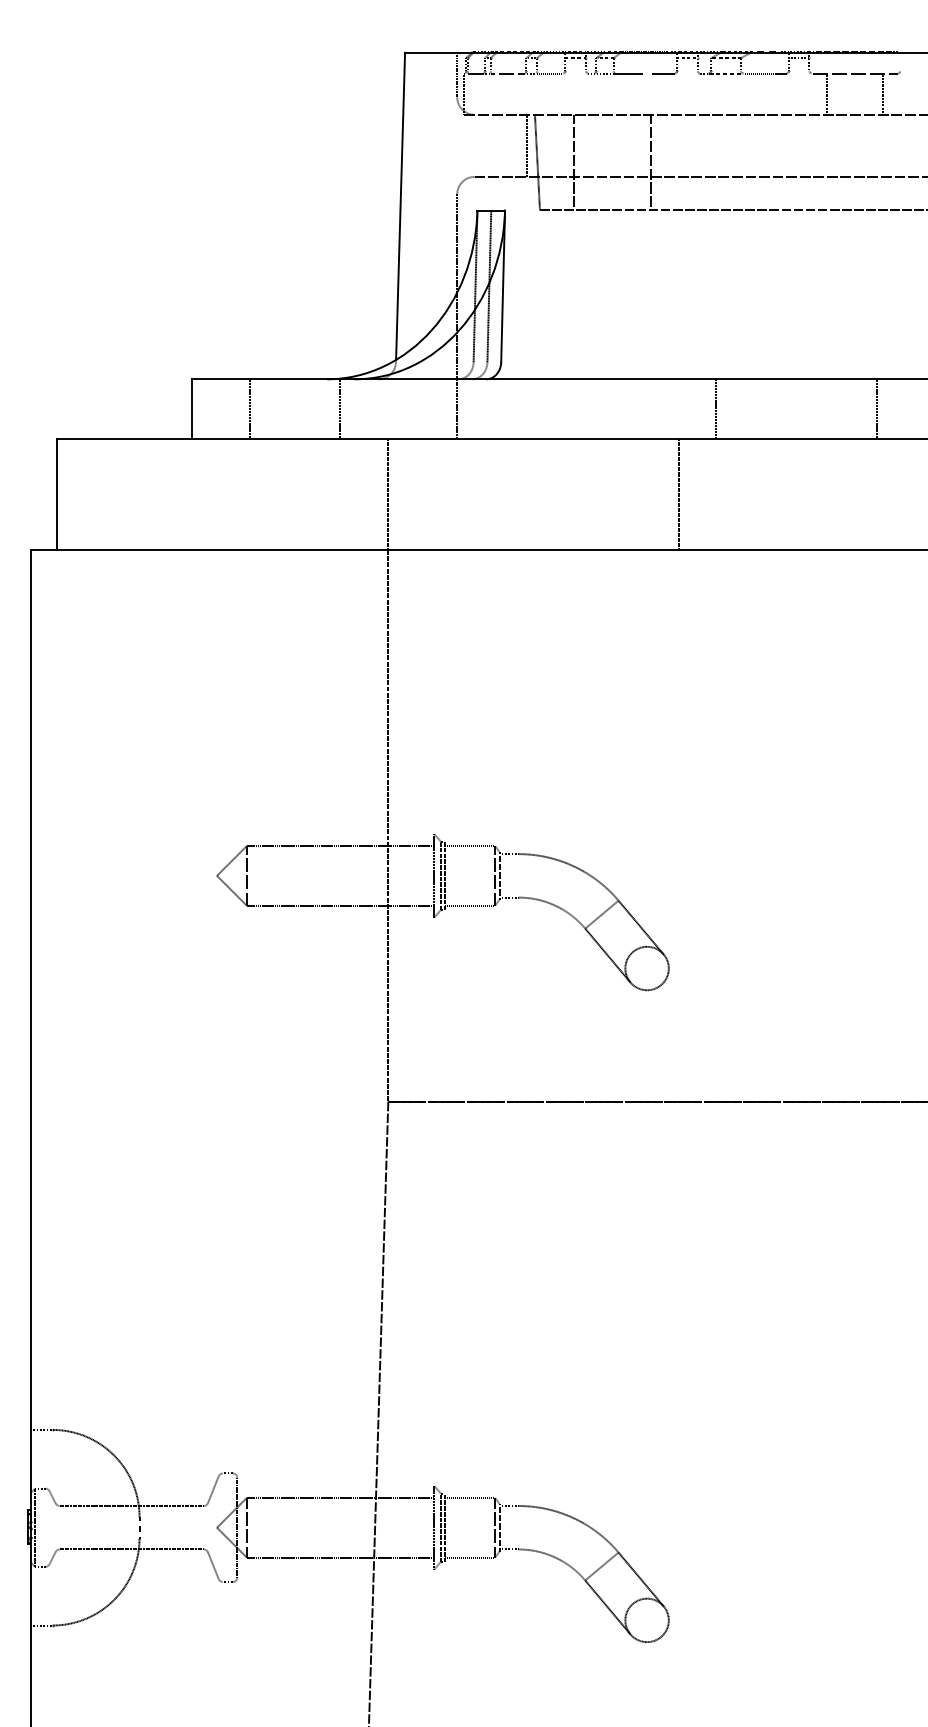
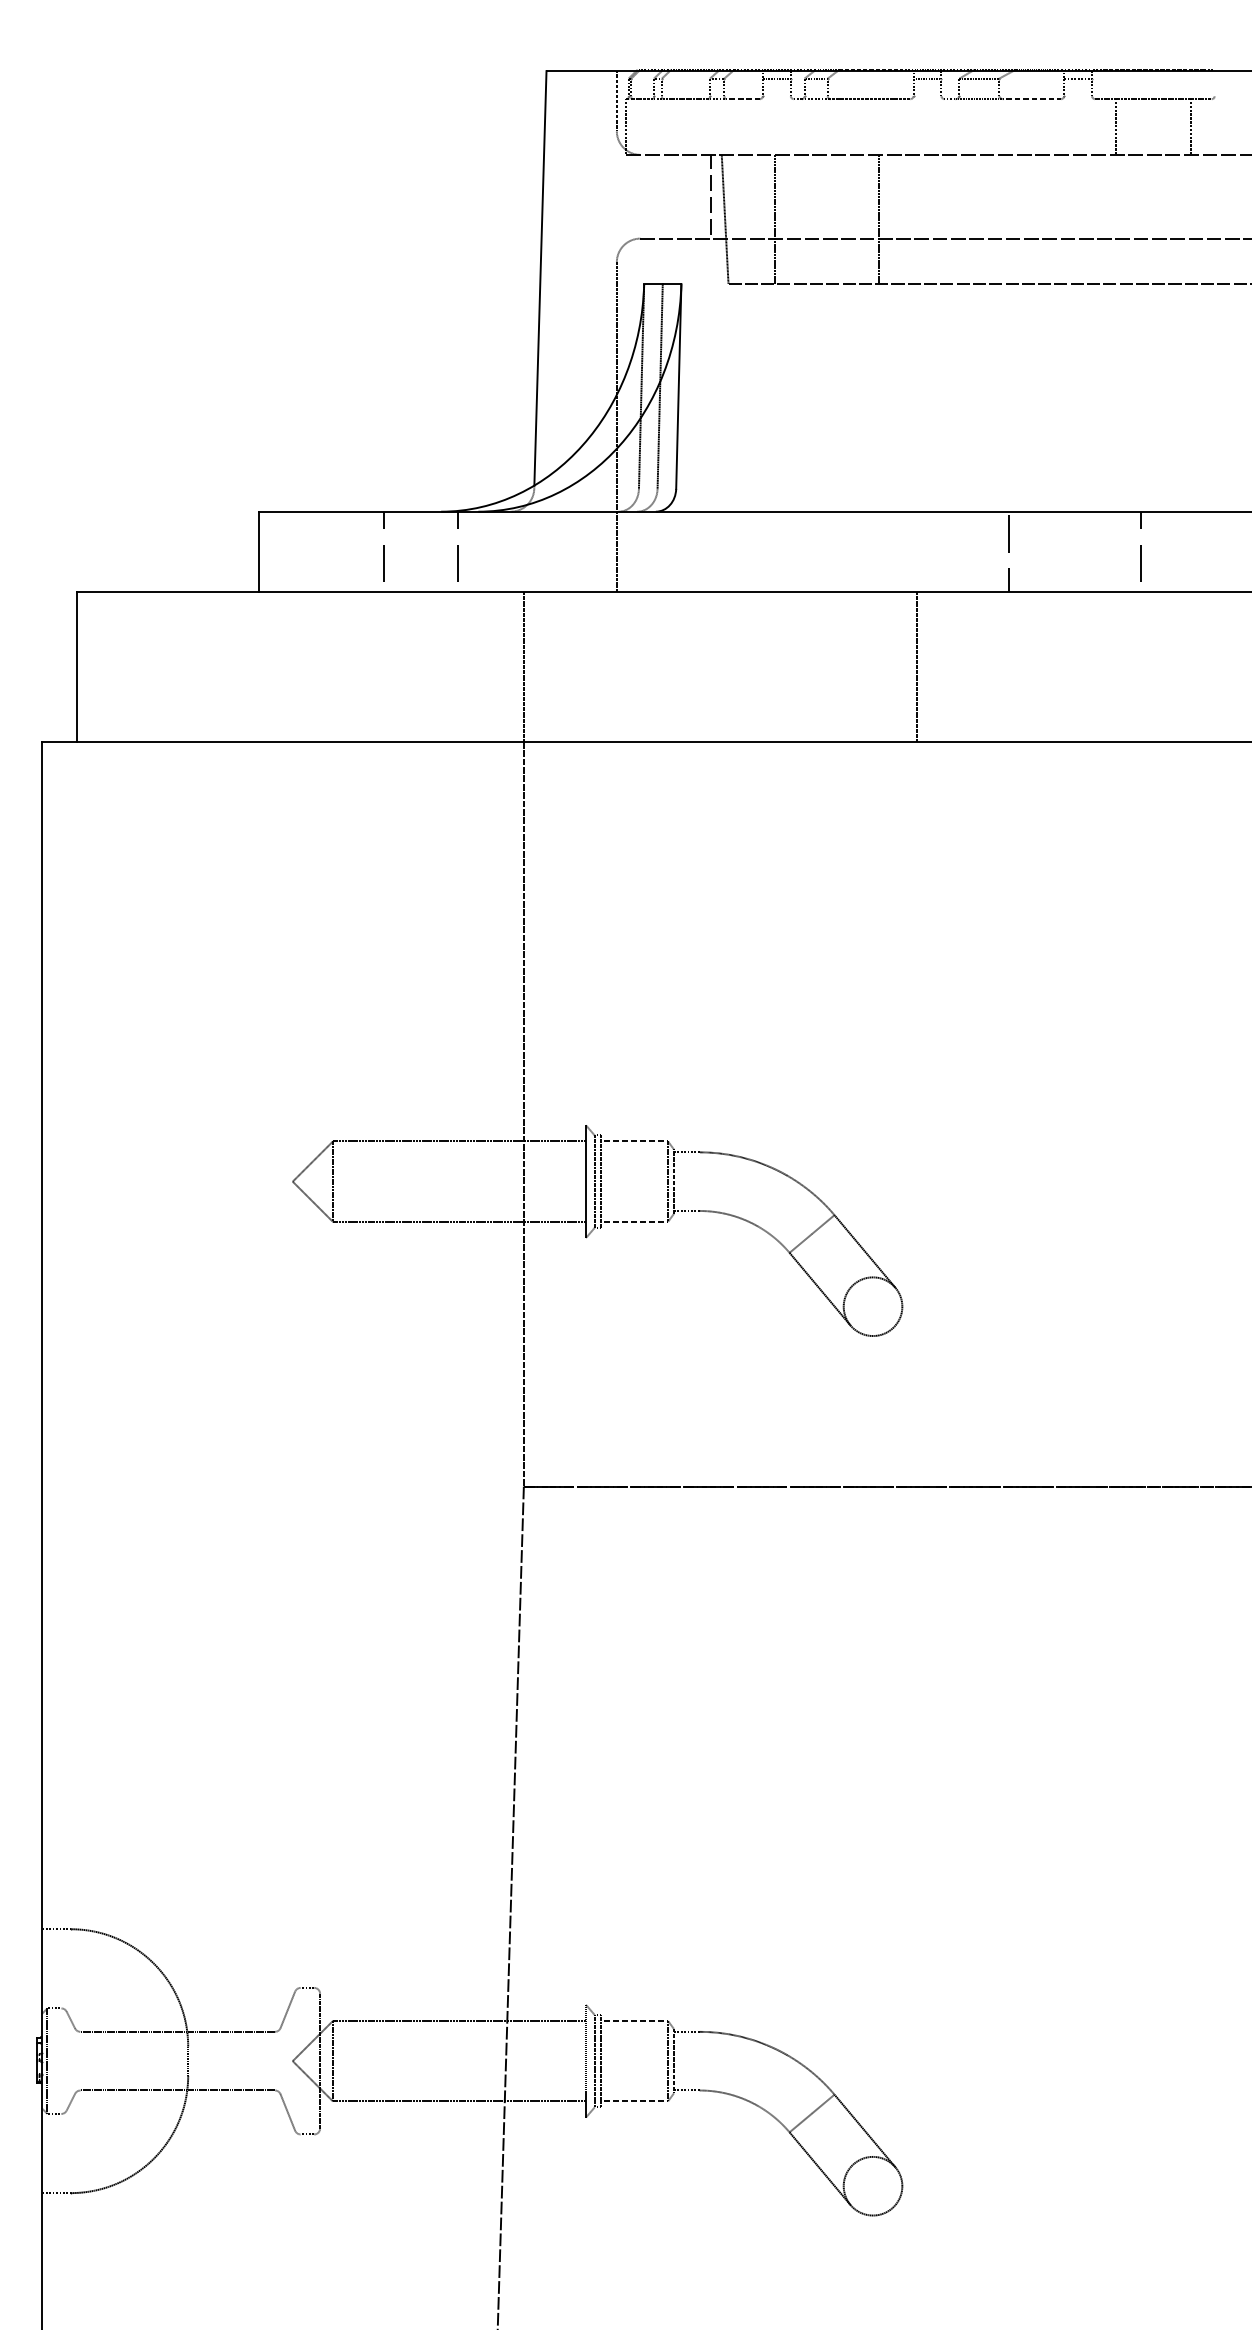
line: (249, 409) -> (383, 552), moved
line: (715, 409) -> (1008, 552), moved
line: (877, 409) -> (1140, 552), moved

